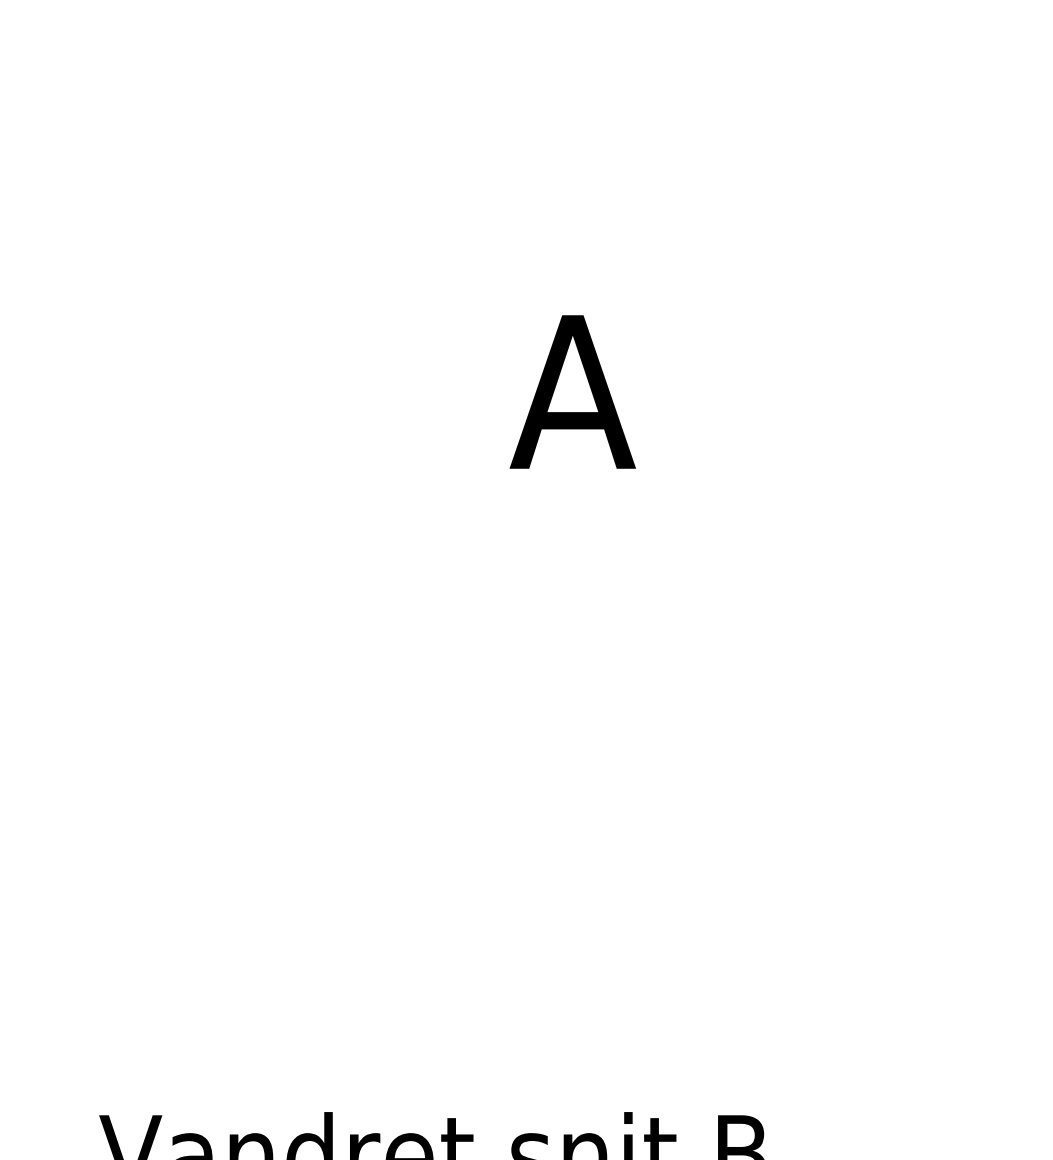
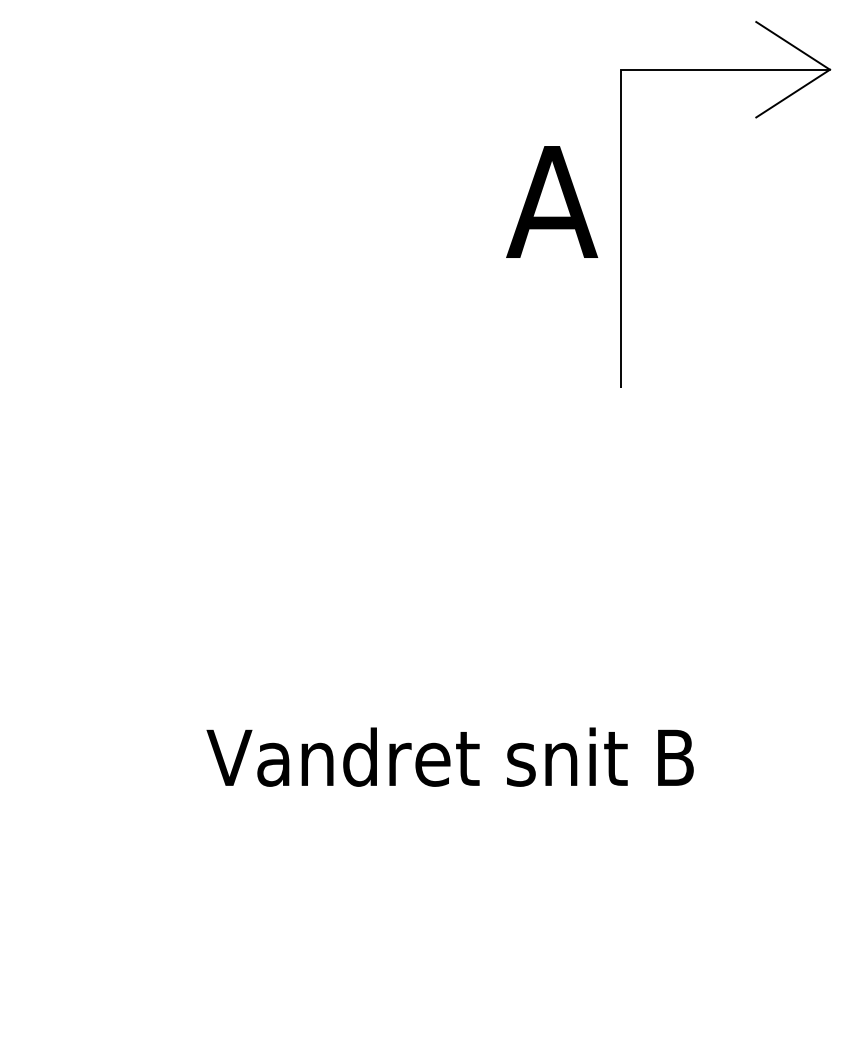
part: (851, 277) -> (755, 118), added

